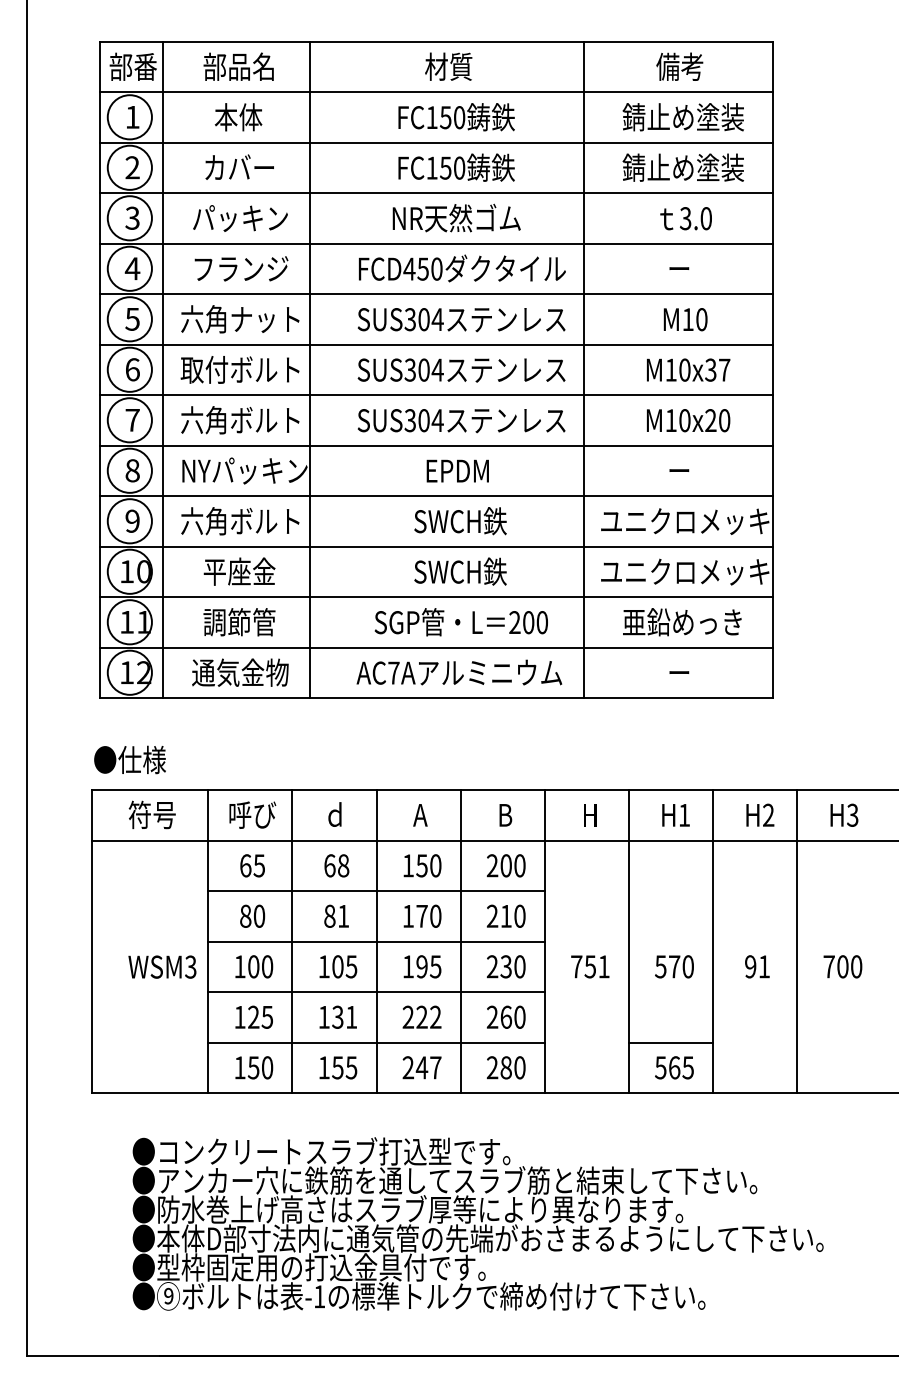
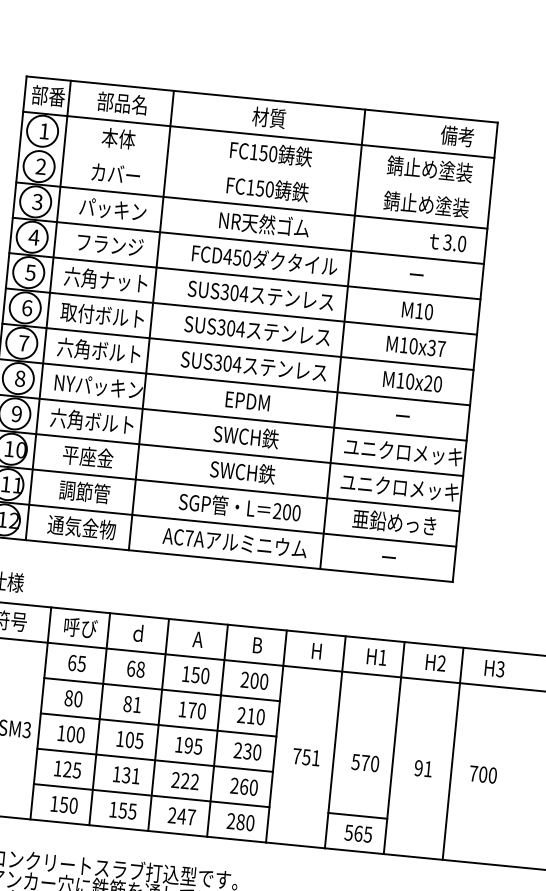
text: (679, 66) -> (457, 136), moved
line: (436, 142) -> (255, 169), removed
text: (685, 218) -> (447, 242), moved

